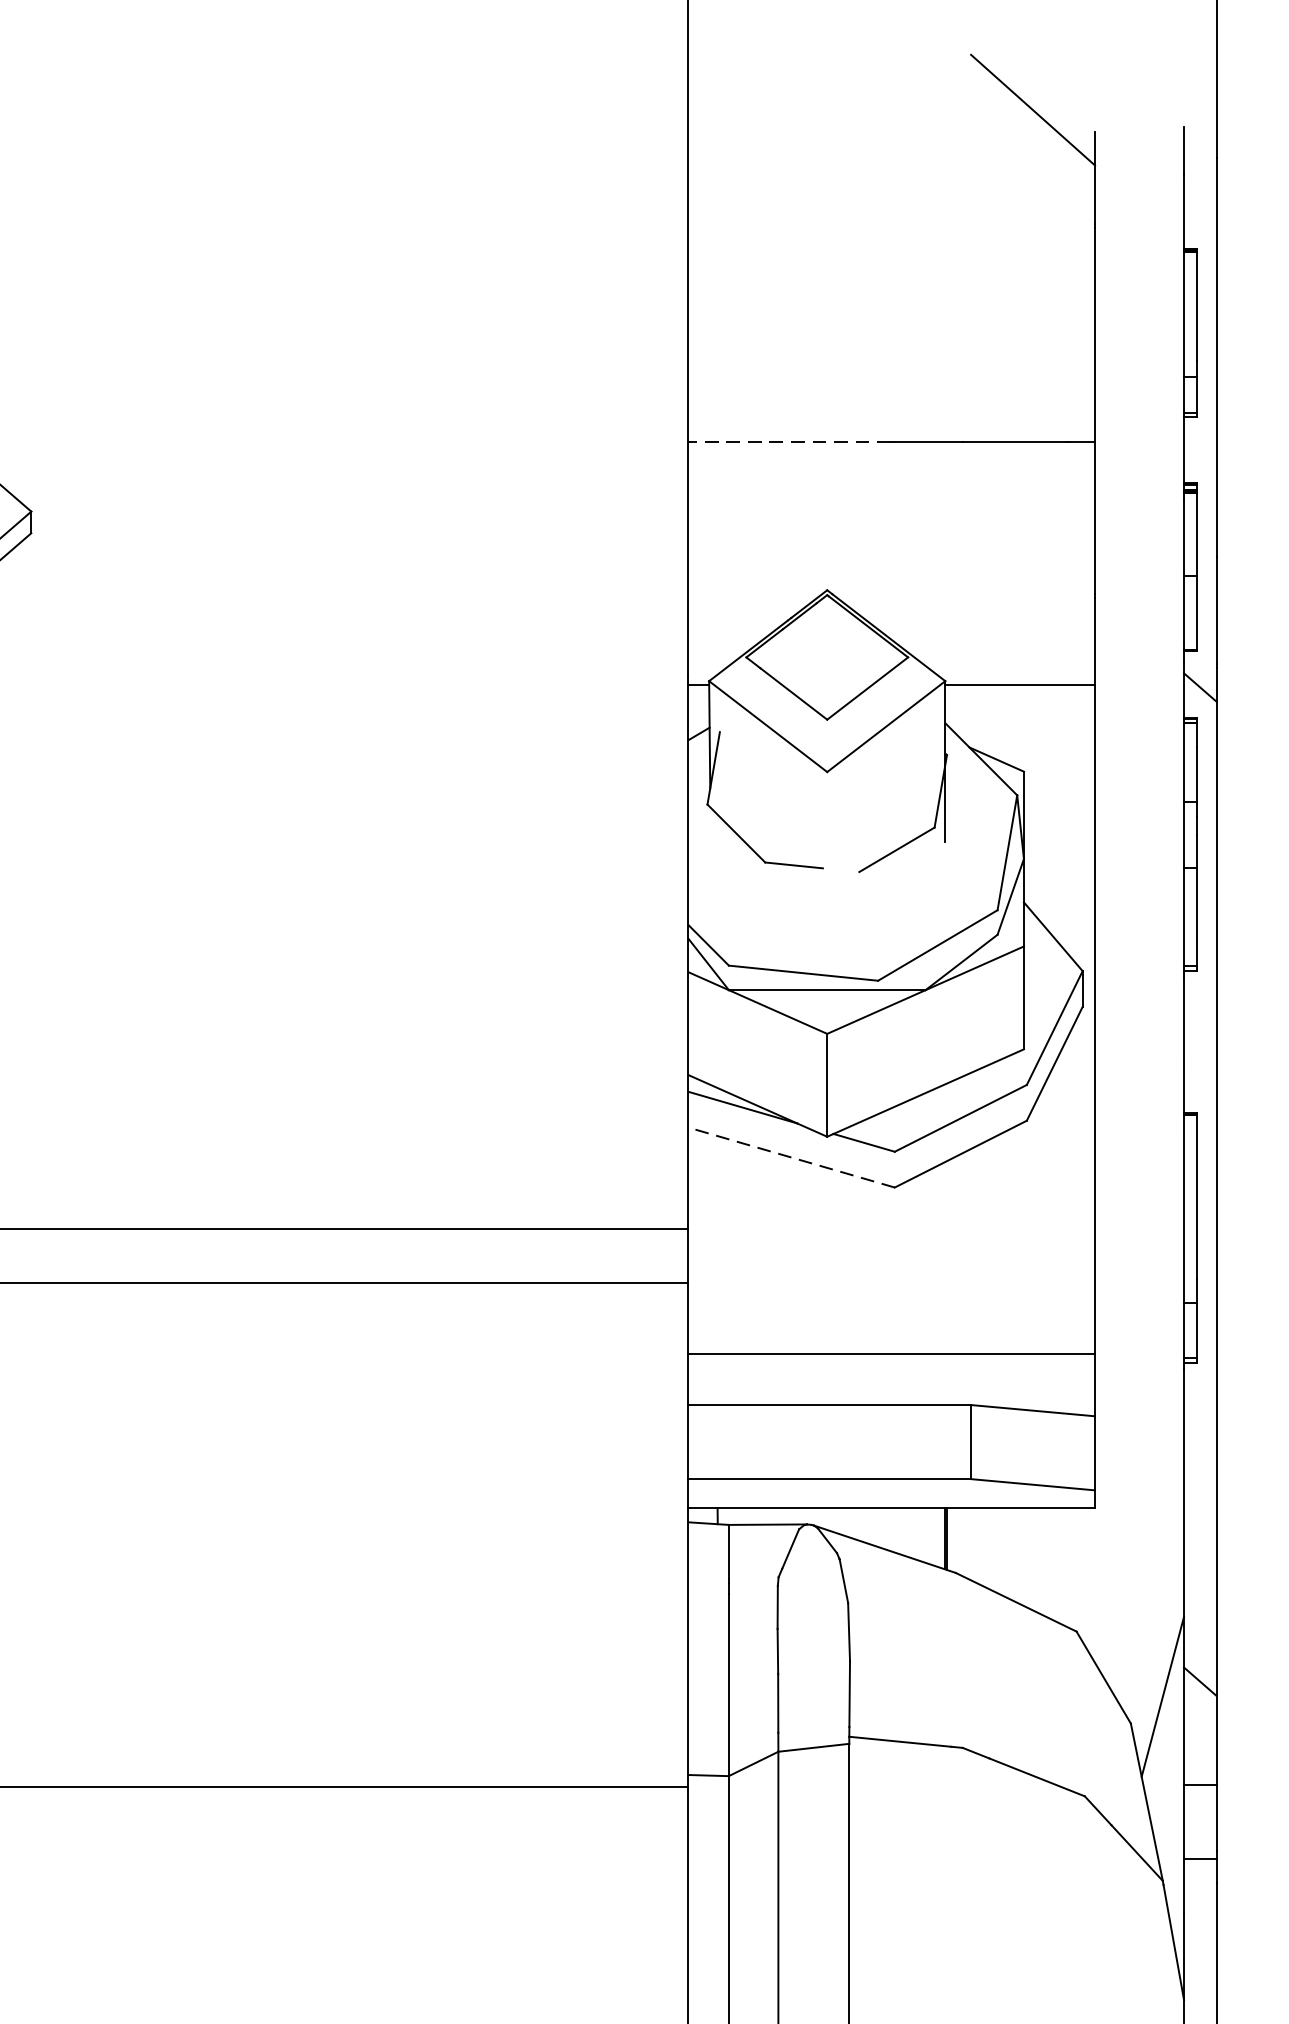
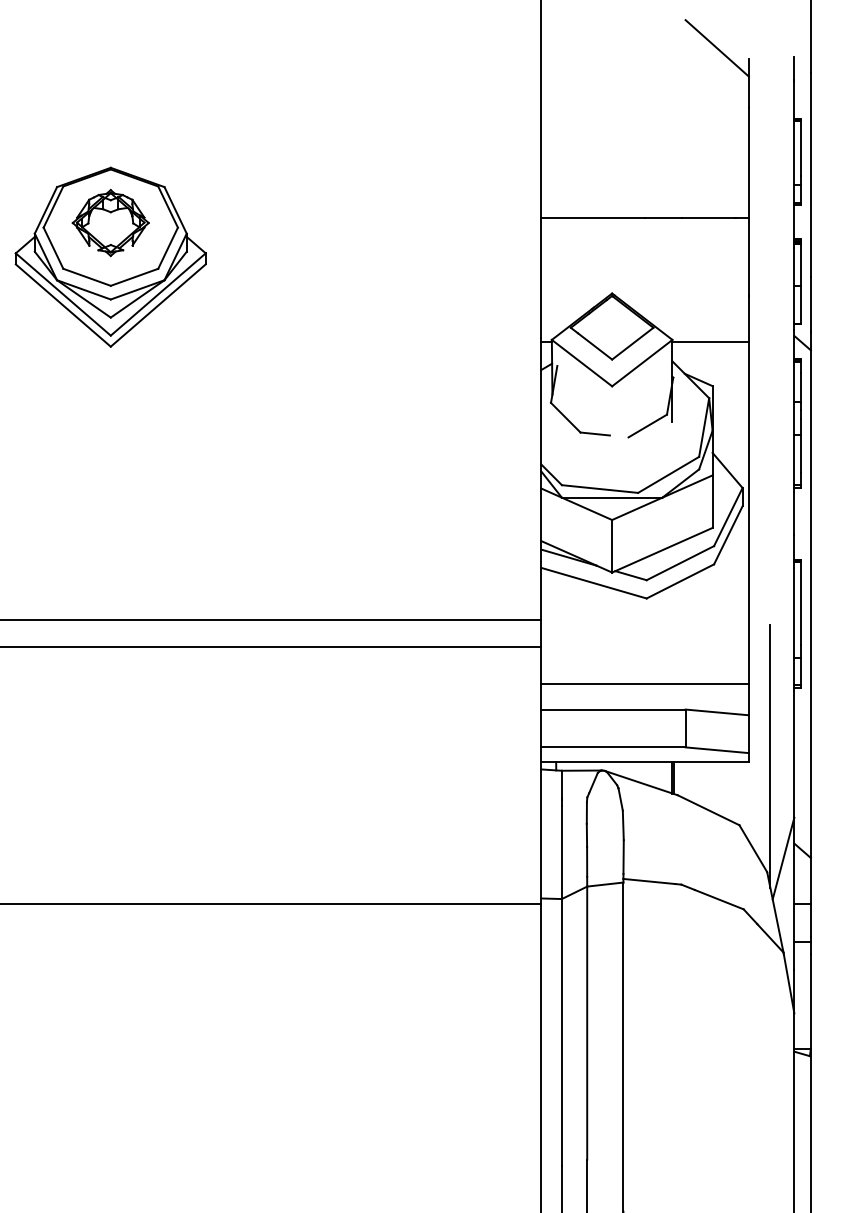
line: (788, 441) -> (592, 217), dashed -> solid
line: (790, 1158) -> (593, 583), dashed -> solid
line: (1137, 1496) -> (770, 756), added

